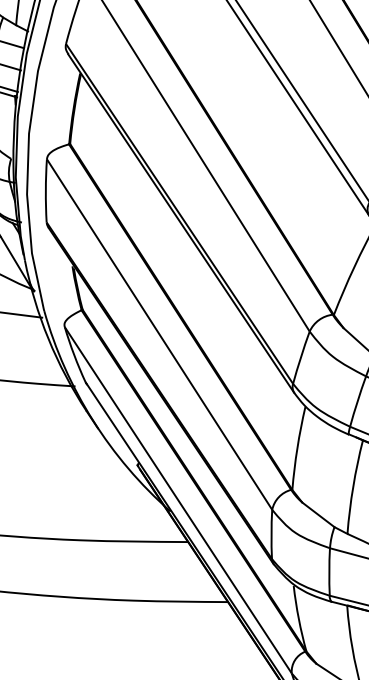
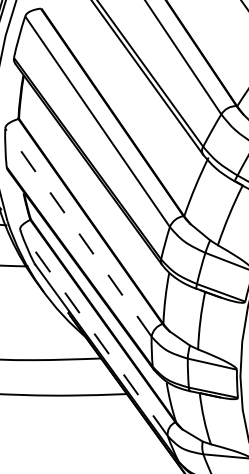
line: (159, 334) -> (78, 232), solid -> dashed
line: (177, 498) -> (93, 332), solid -> dashed

